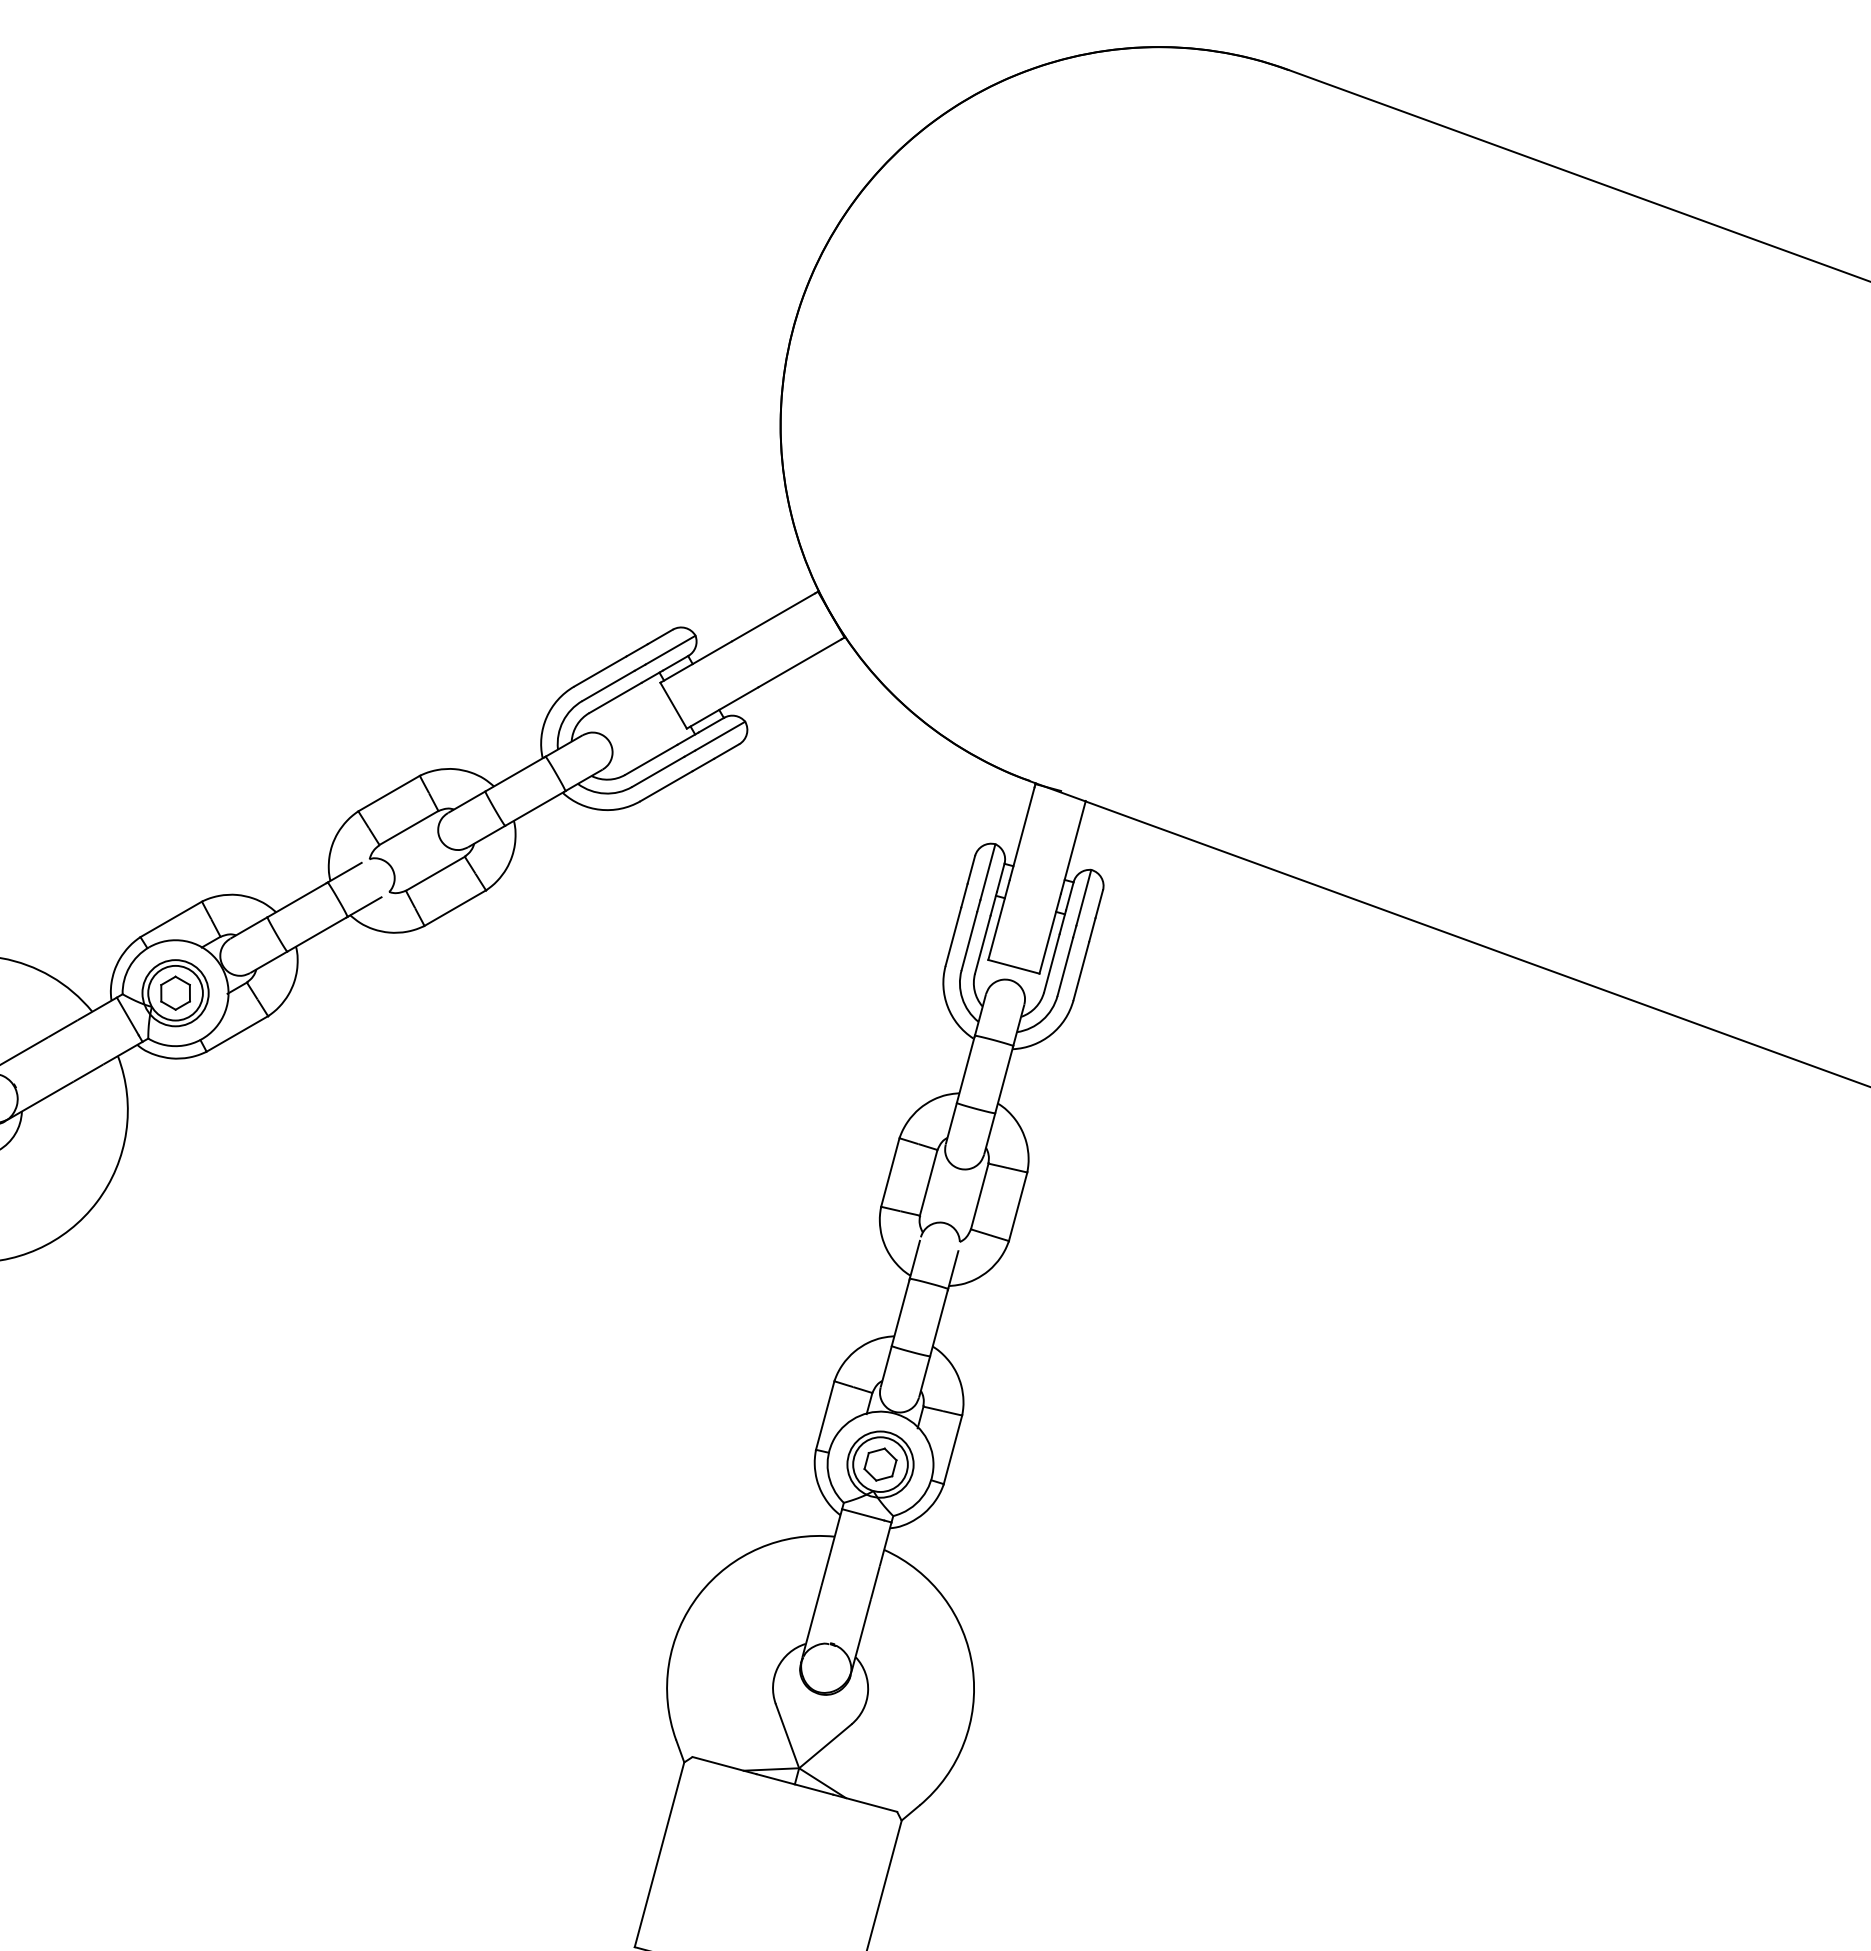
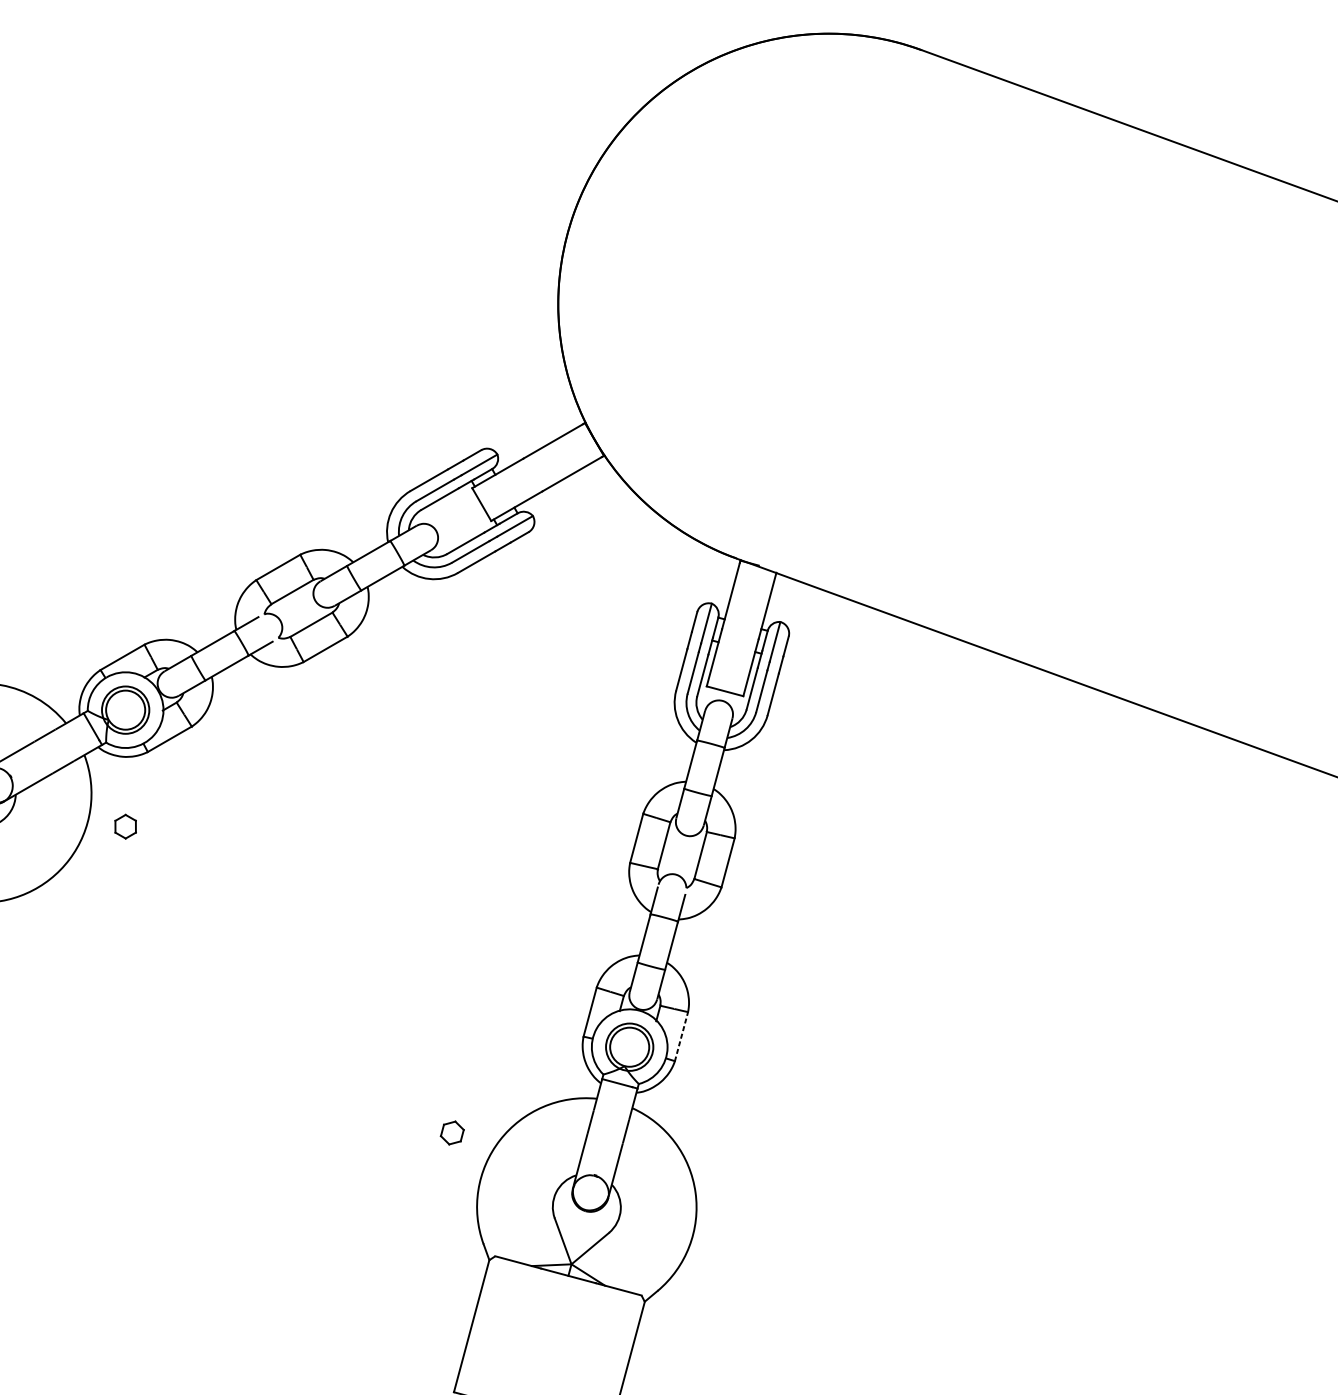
part: (175, 992) -> (125, 826), moved
line: (953, 1449) -> (681, 1036), solid -> dashed
part: (880, 1464) -> (452, 1132), moved

